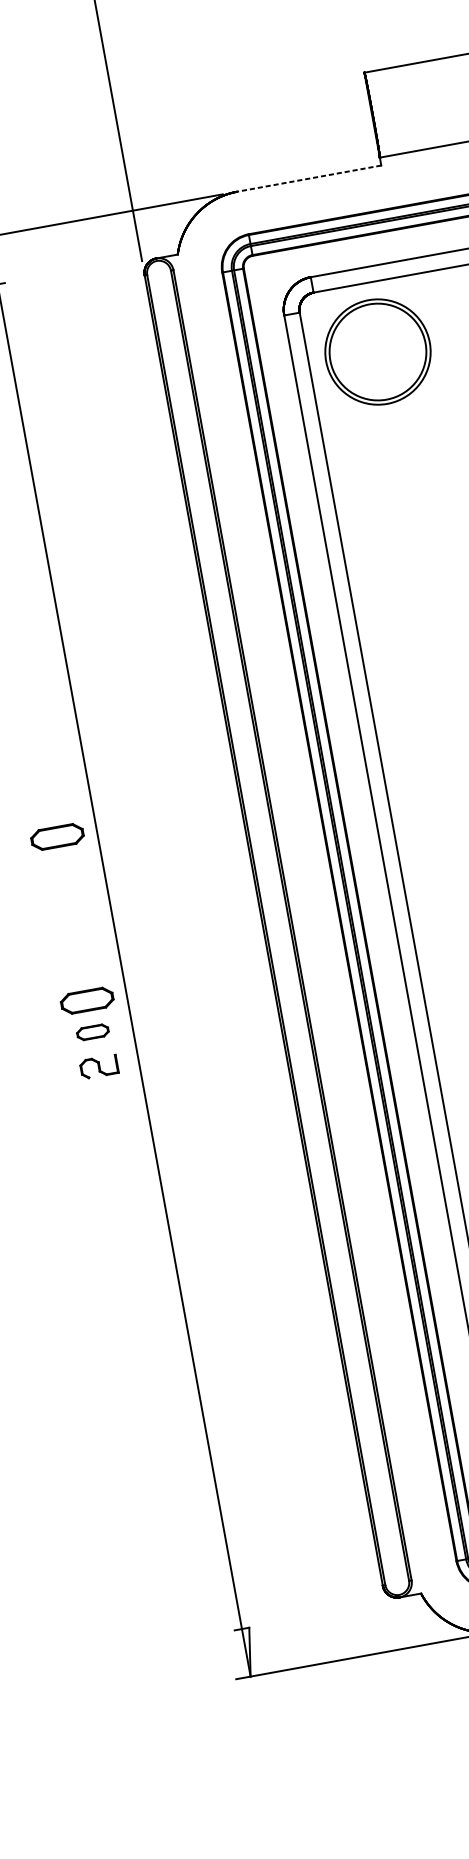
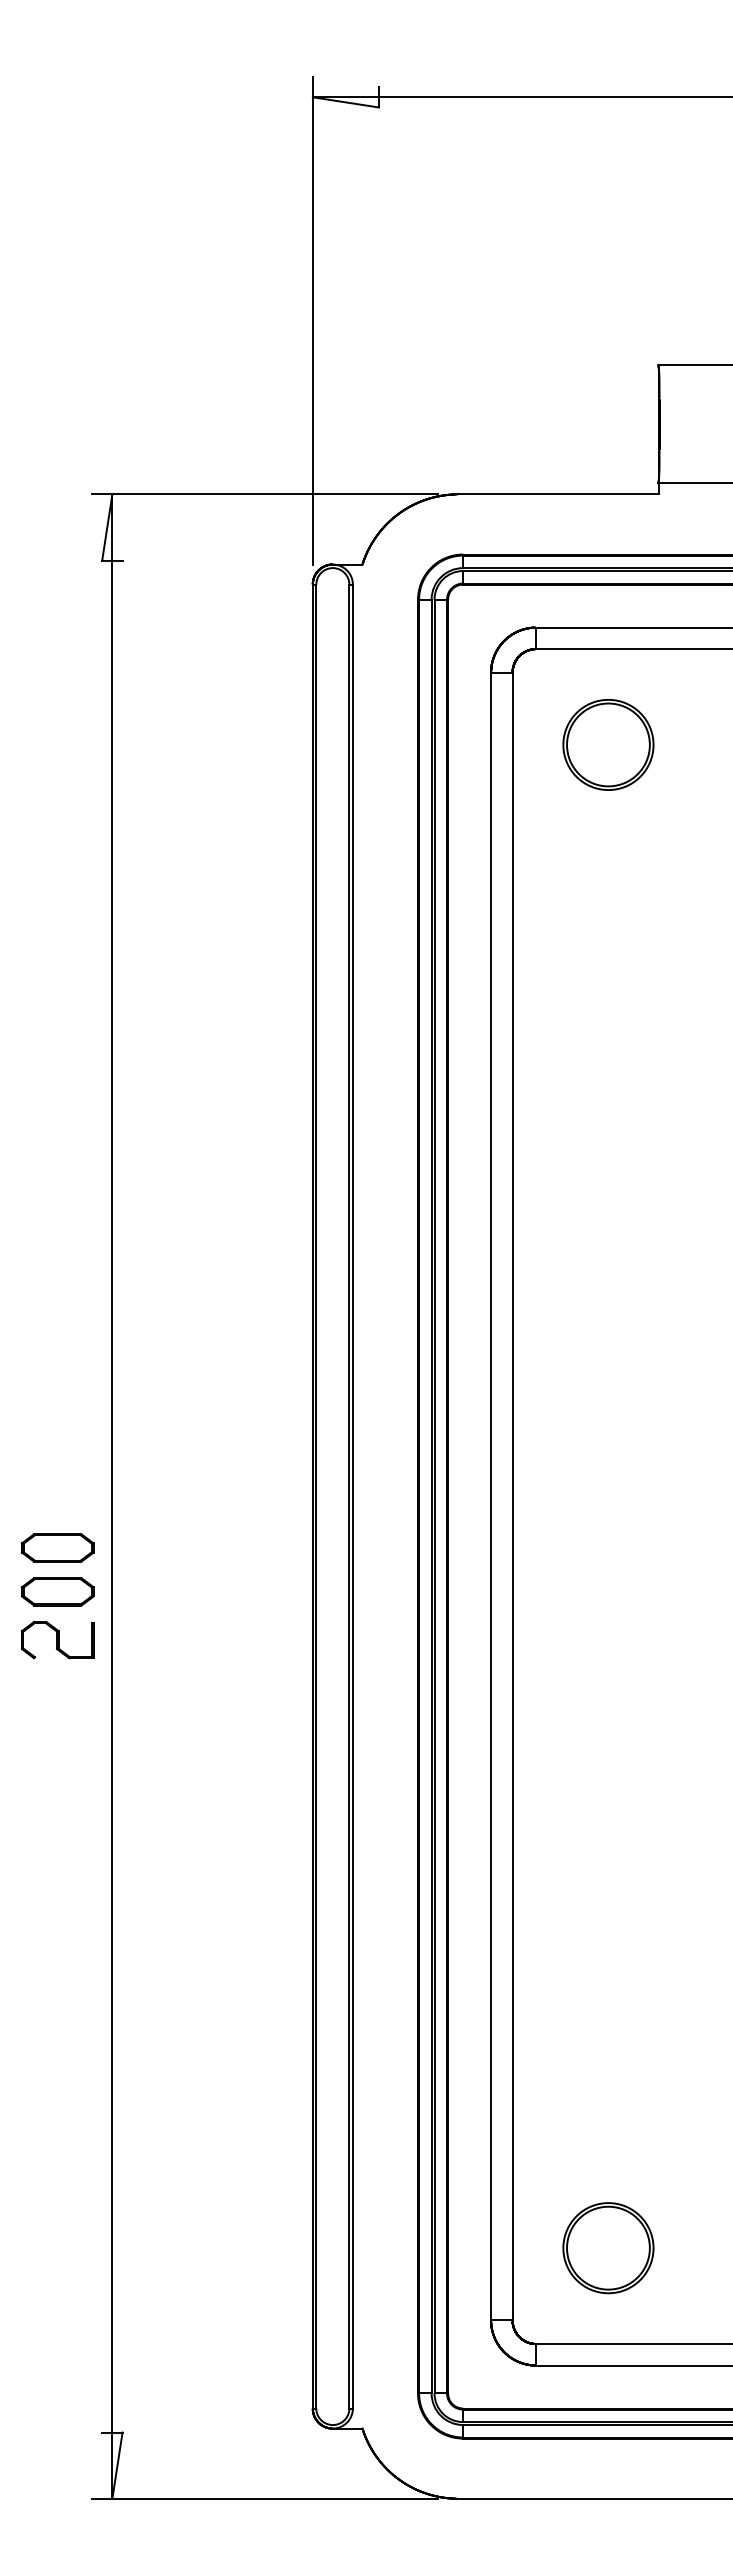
line: (308, 178) -> (557, 494), dashed -> solid
part: (377, 351) -> (608, 744), size x0.62
part: (57, 836) -> (57, 1319), removed
part: (92, 1032) -> (57, 1591), size x1.67
part: (99, 1066) -> (57, 1639), size x1.43

